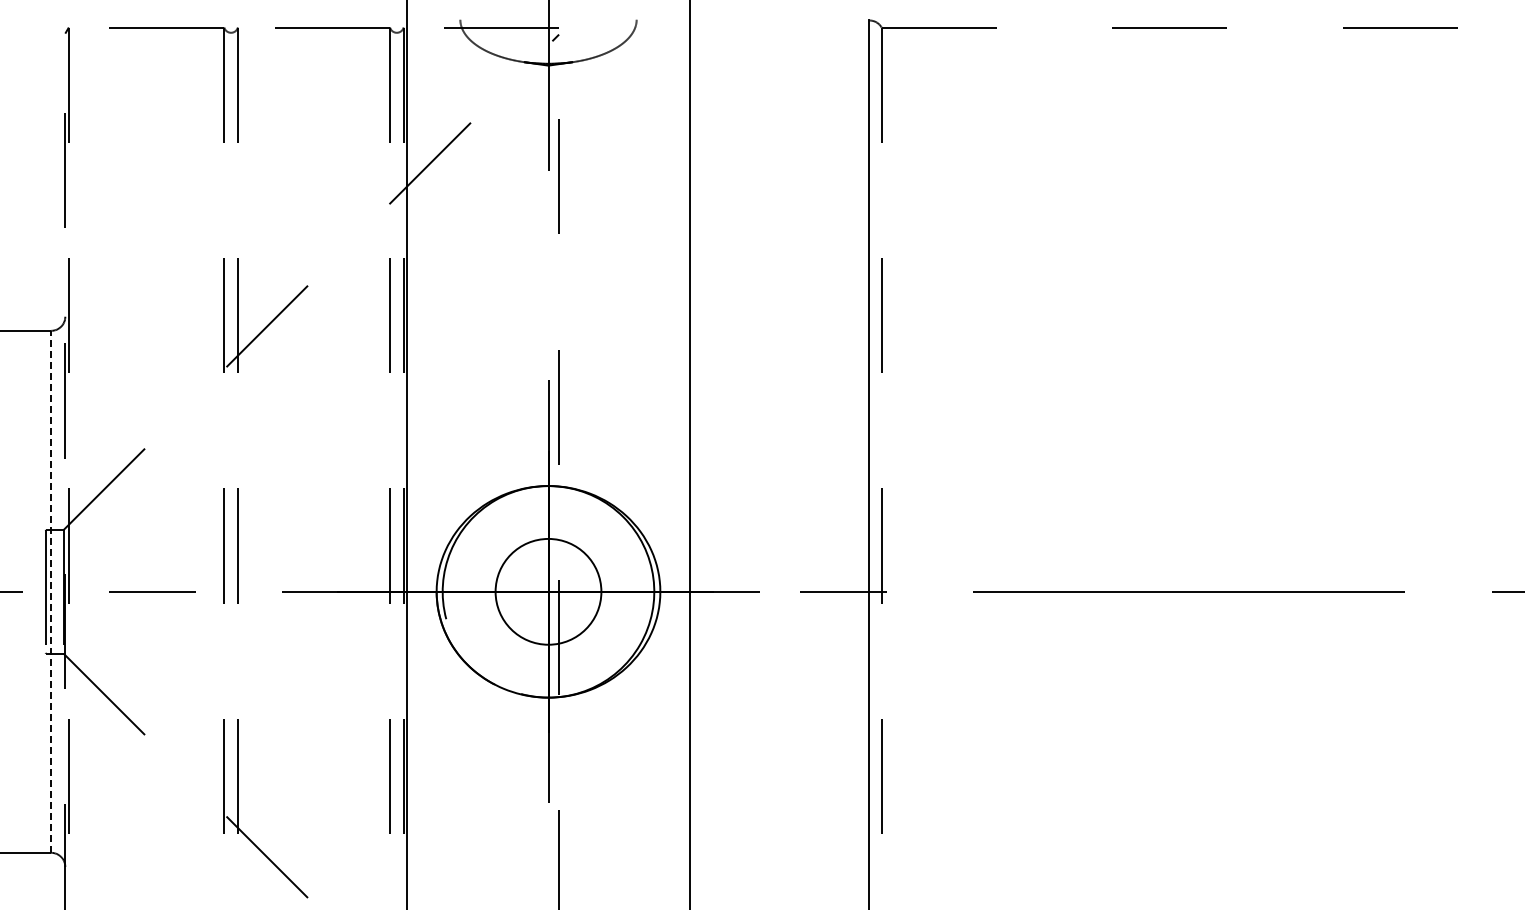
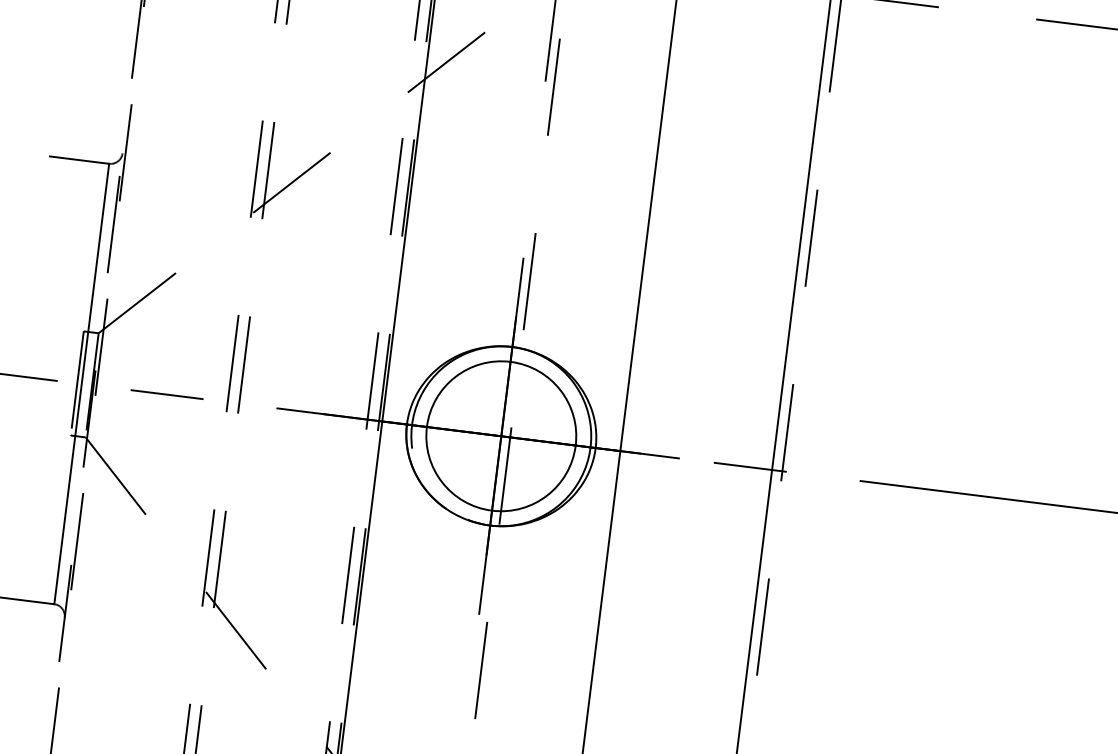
line: (51, 591) -> (82, 383), dashed -> solid
circle: (548, 591) -> (501, 435), size x1.67

